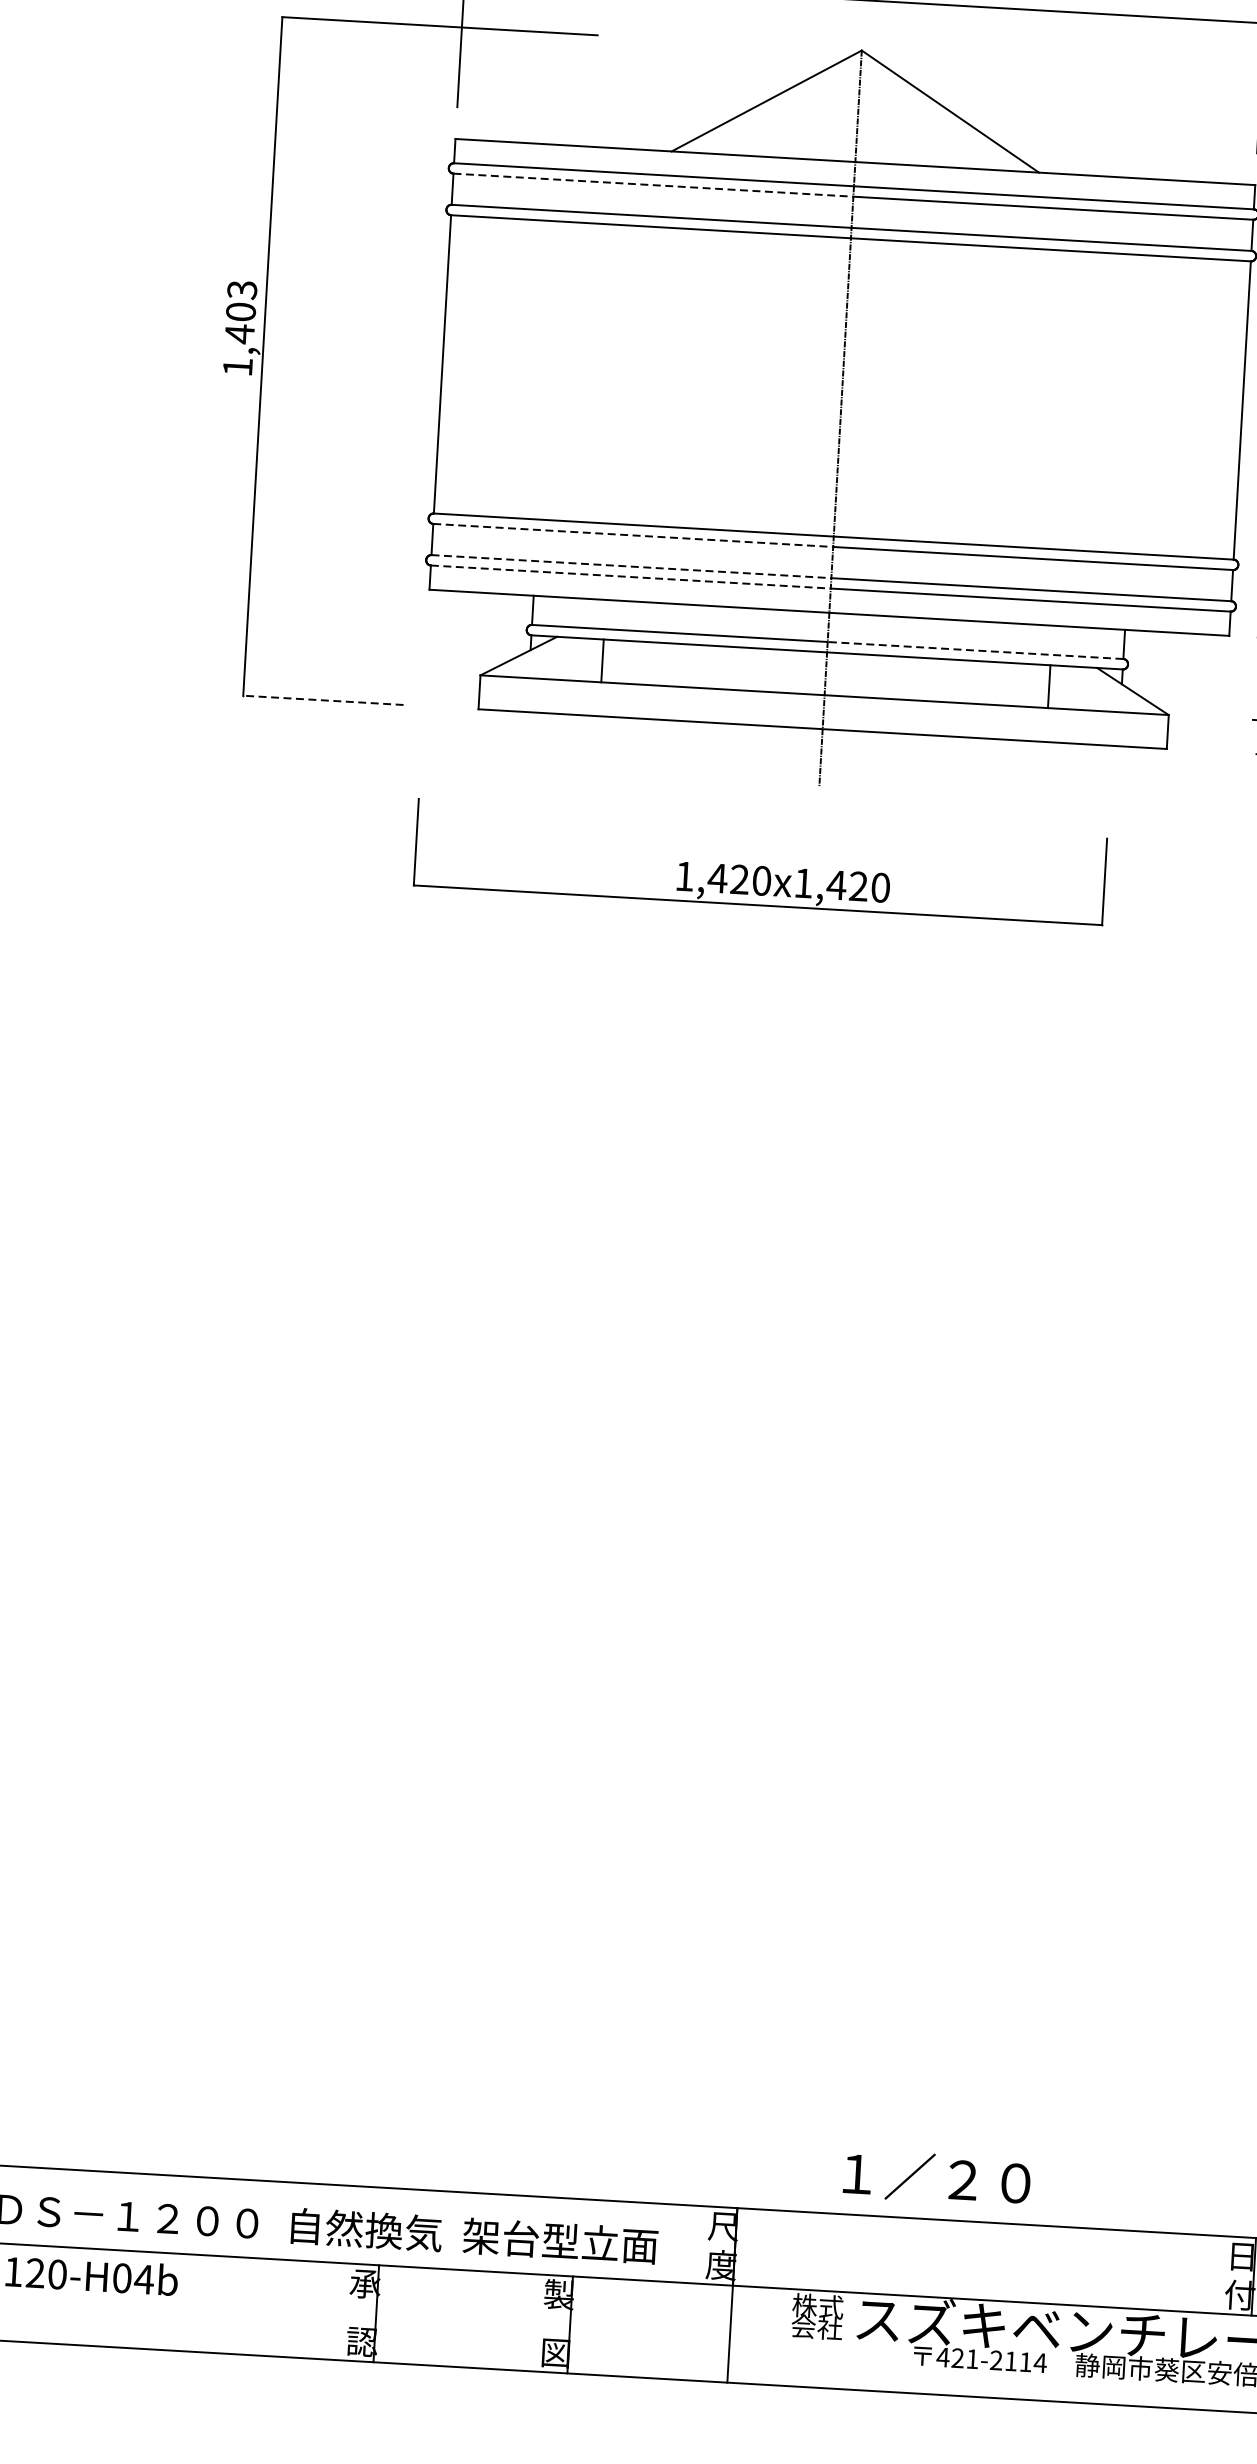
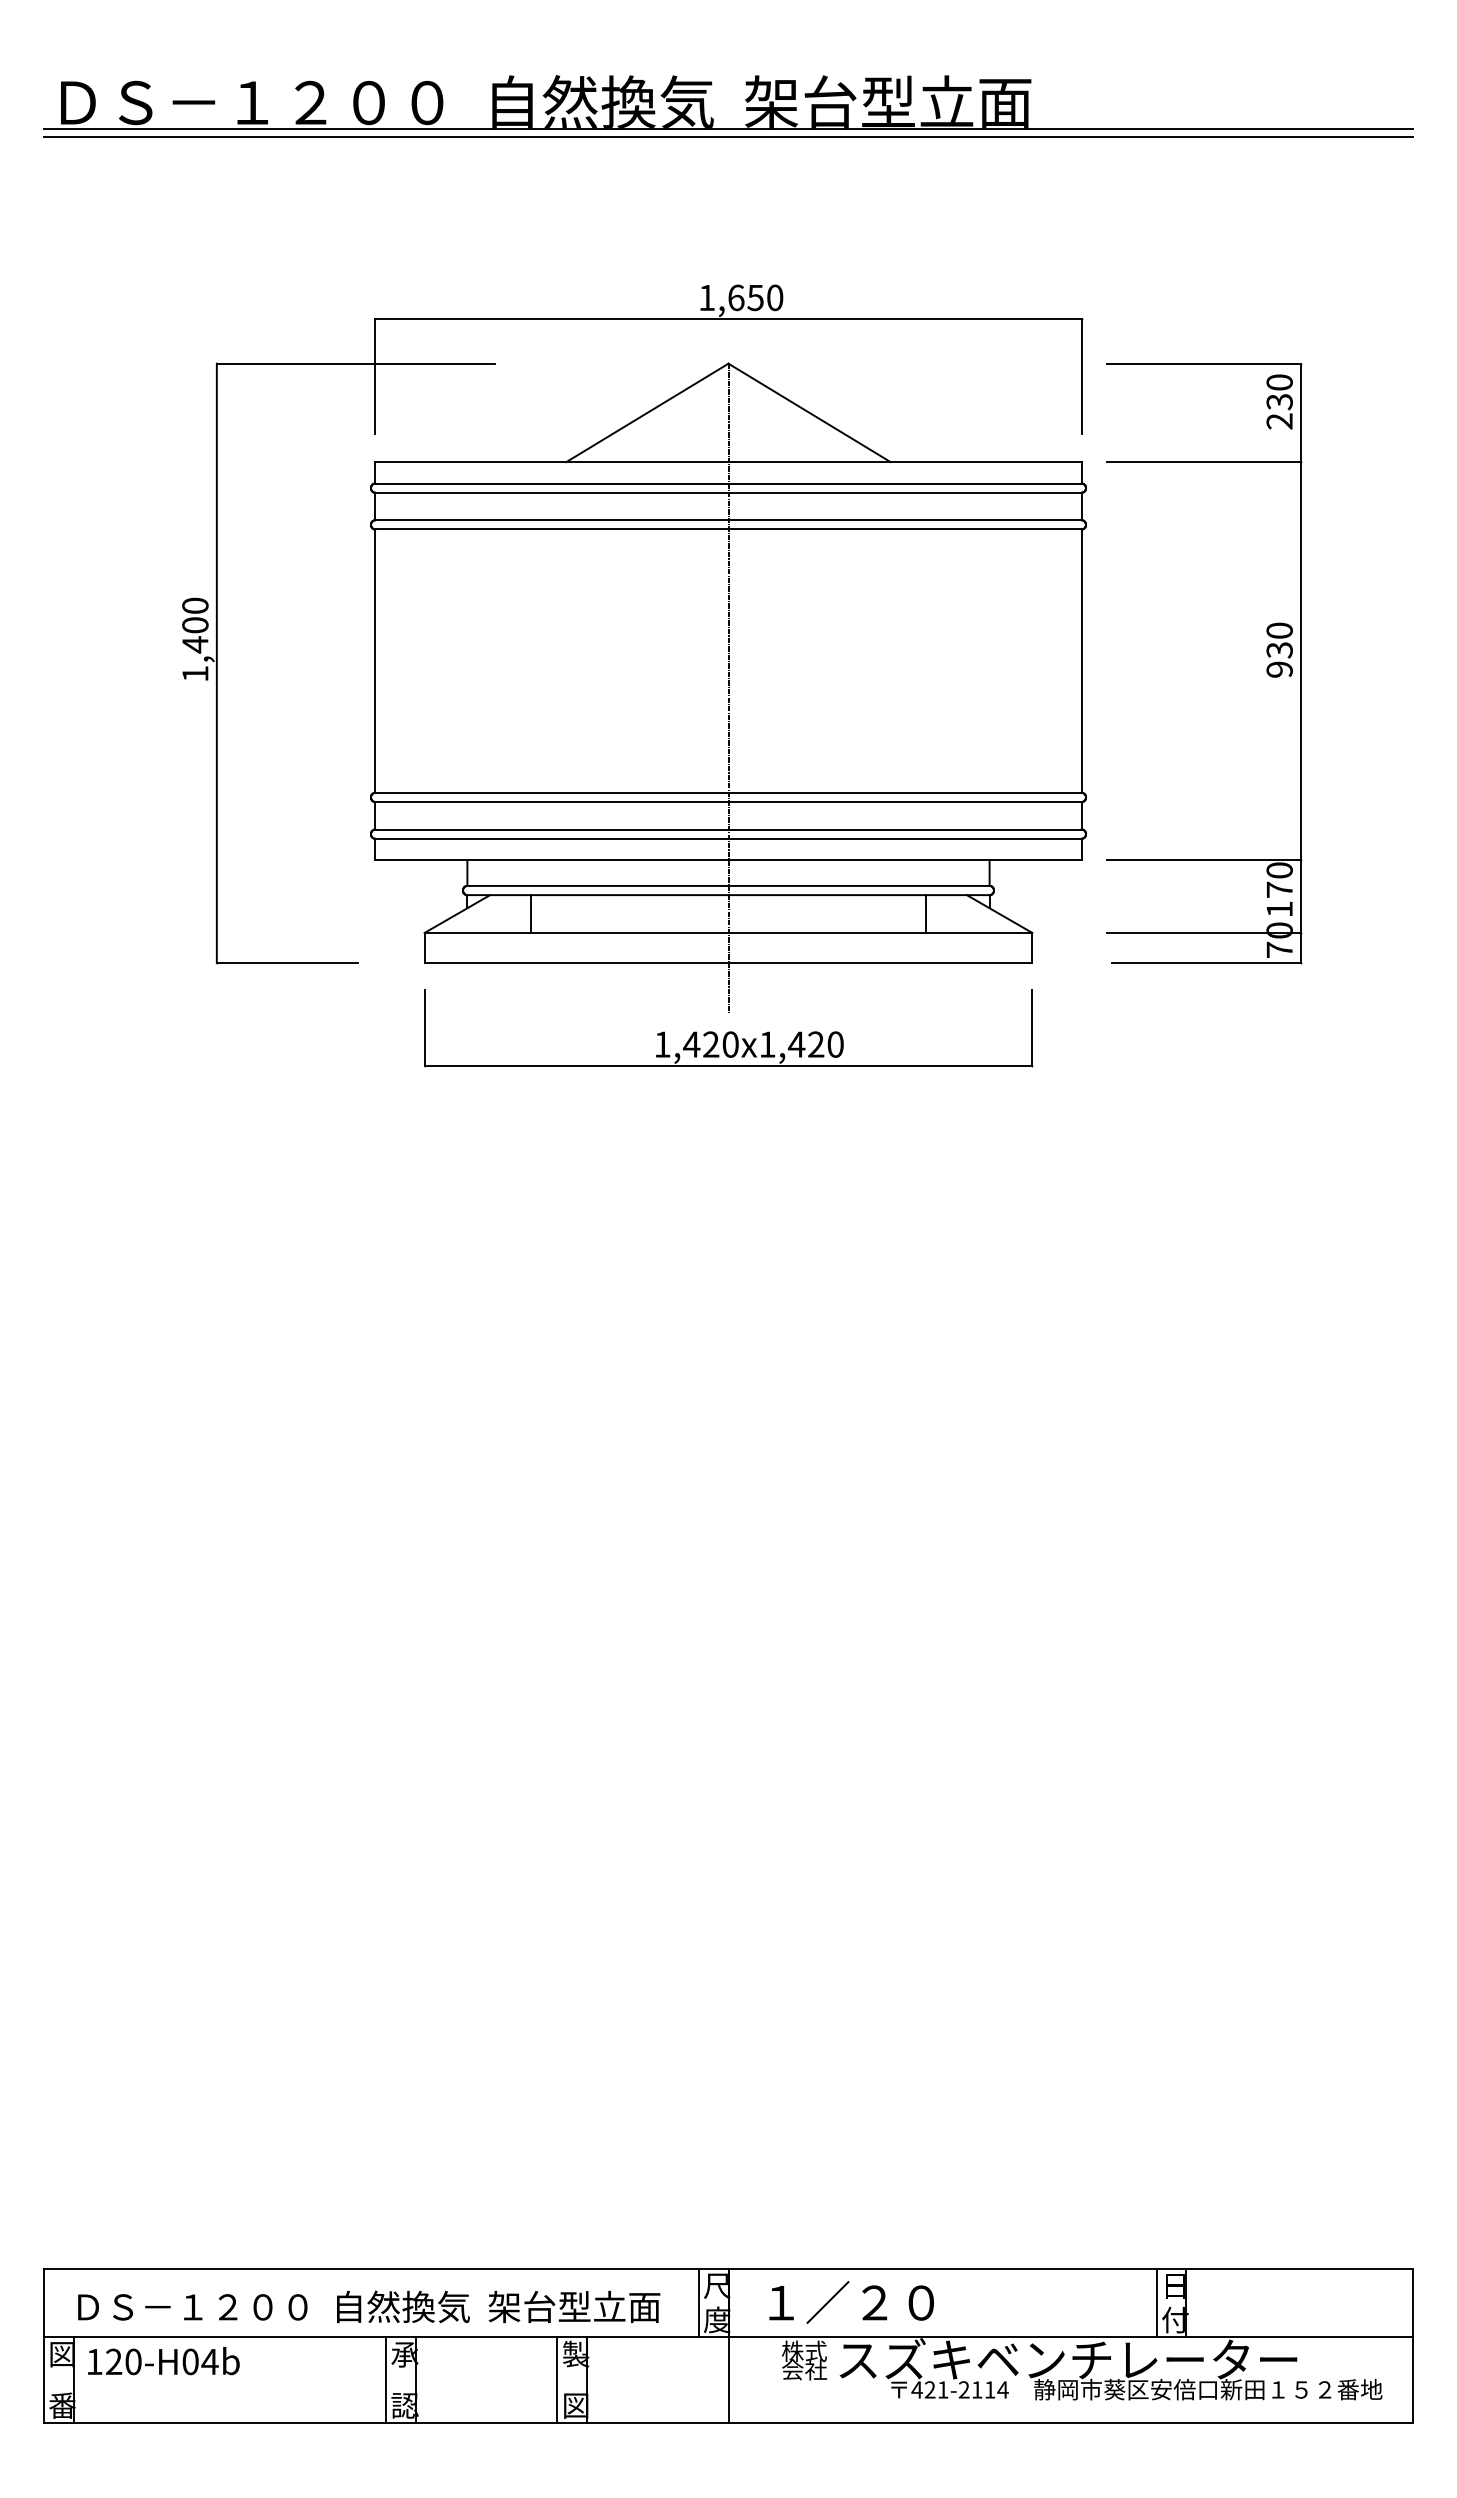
line: (652, 184) -> (551, 492), dashed -> solid
text: (242, 289) -> (195, 605), 1,403 -> 1,400
line: (632, 535) -> (551, 802), dashed -> solid
line: (630, 566) -> (551, 829), dashed -> solid
line: (630, 576) -> (551, 838), dashed -> solid
line: (976, 650) -> (859, 885), dashed -> solid
line: (323, 699) -> (287, 962), dashed -> solid
part: (760, 862) -> (728, 1028), moved
text: (936, 2178) -> (851, 2302), moved
line: (701, 2244) -> (698, 2302), added
line: (1219, 2274) -> (1156, 2302), added
line: (342, 2312) -> (386, 2380), added
line: (536, 2323) -> (557, 2380), added

